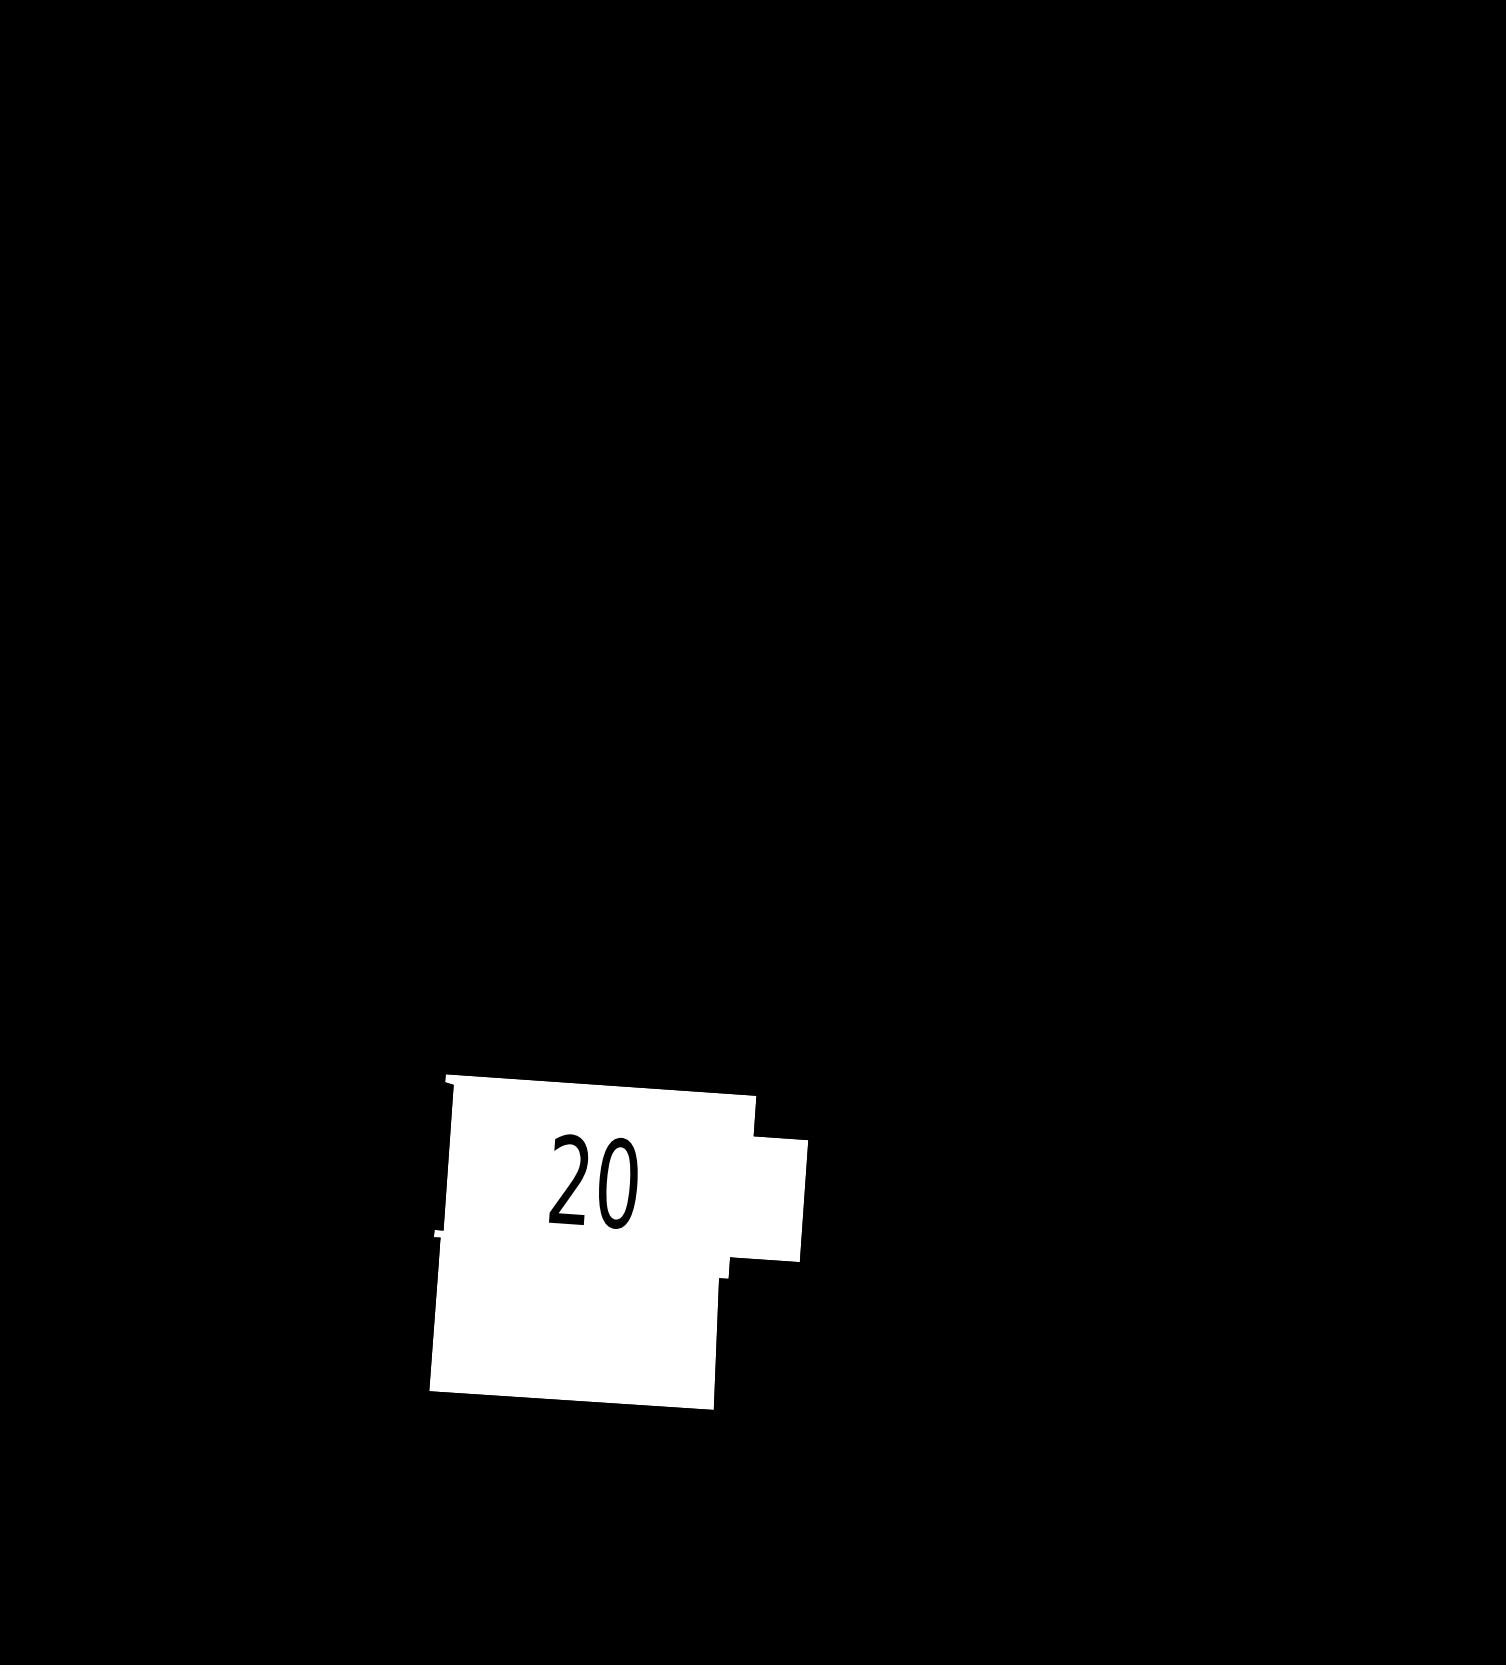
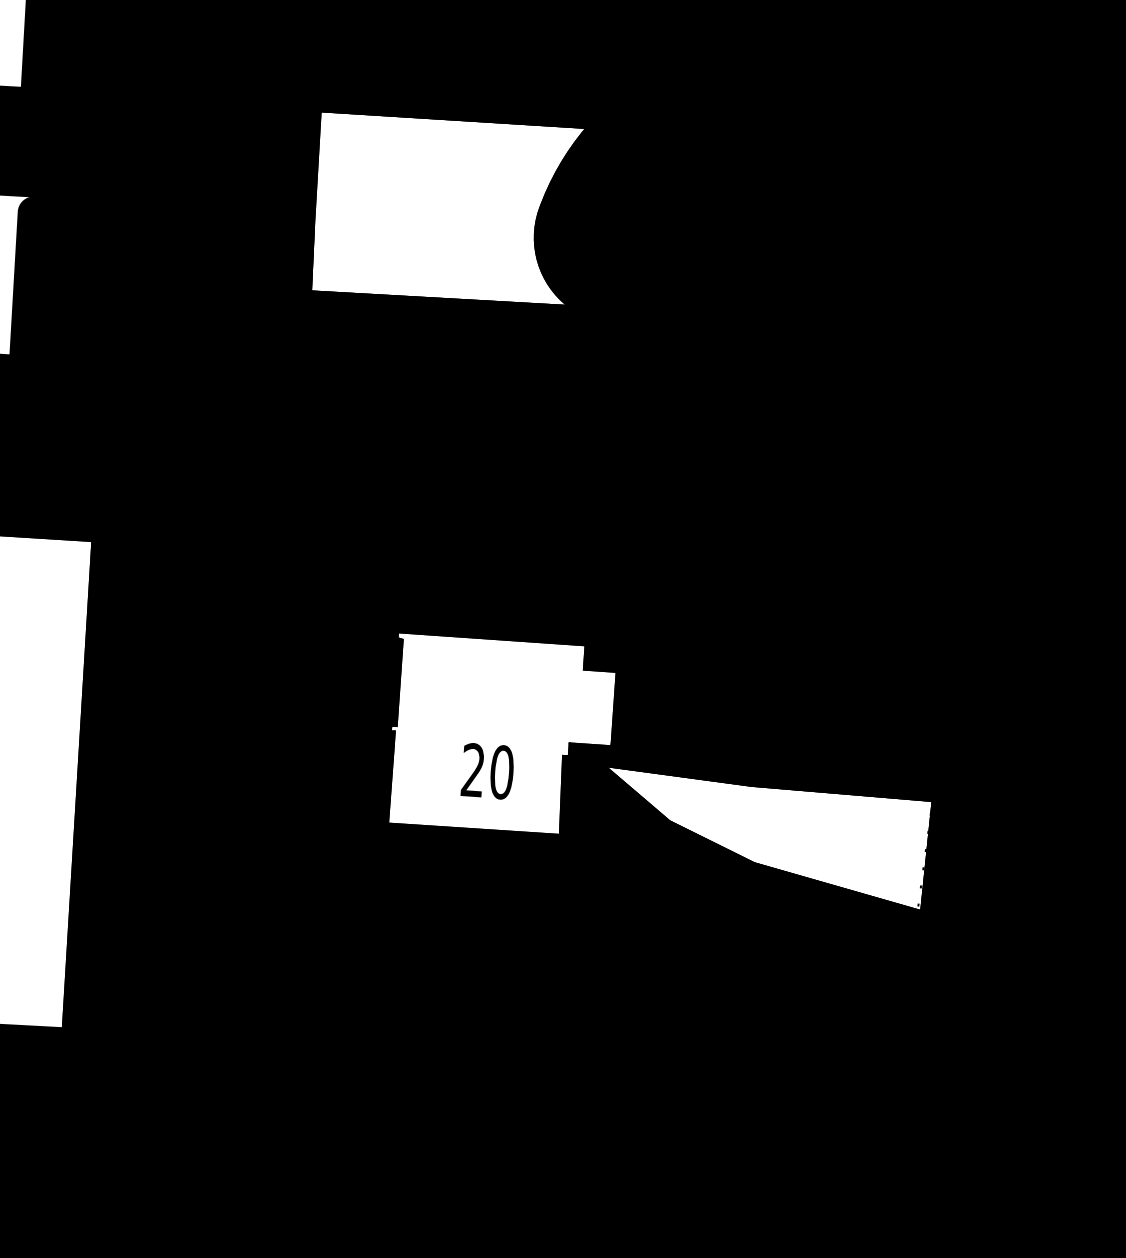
fill: (528, 366) -> (448, 208), removed
text: (592, 1181) -> (486, 771), moved
fill: (1062, 1417) -> (768, 838), removed

